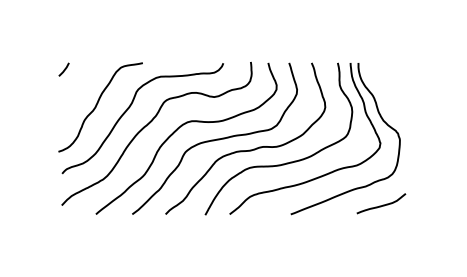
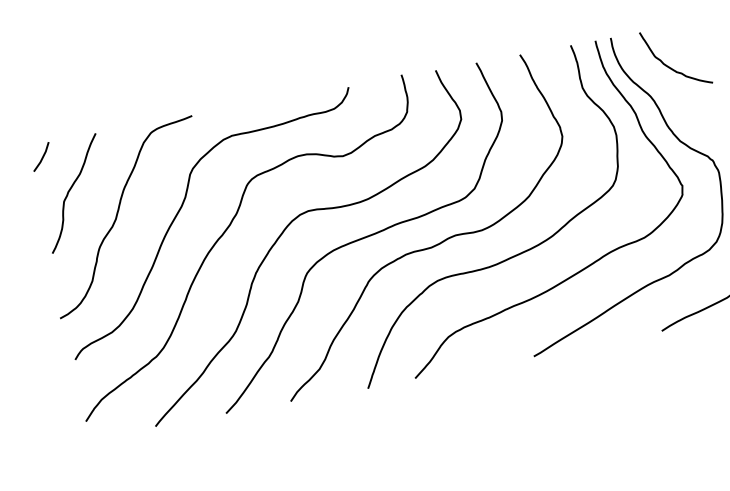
curve: (384, 81) -> (668, 64), added
curve: (75, 89) -> (70, 191), added

